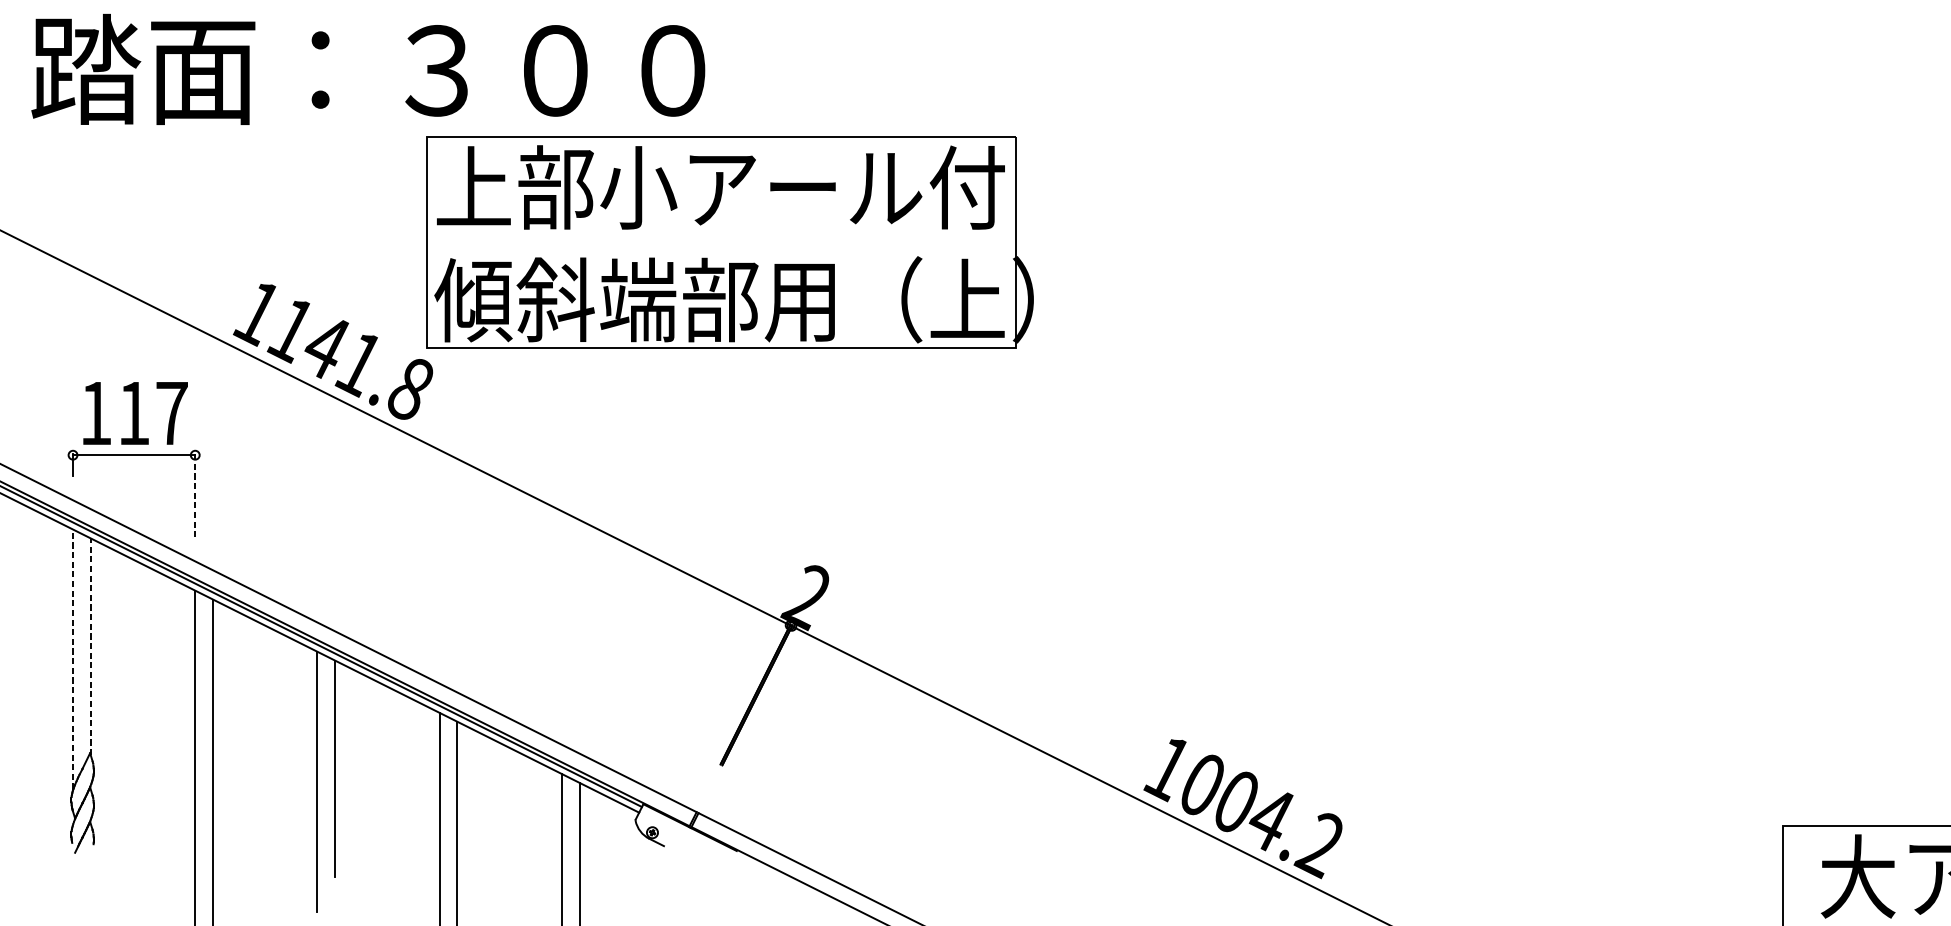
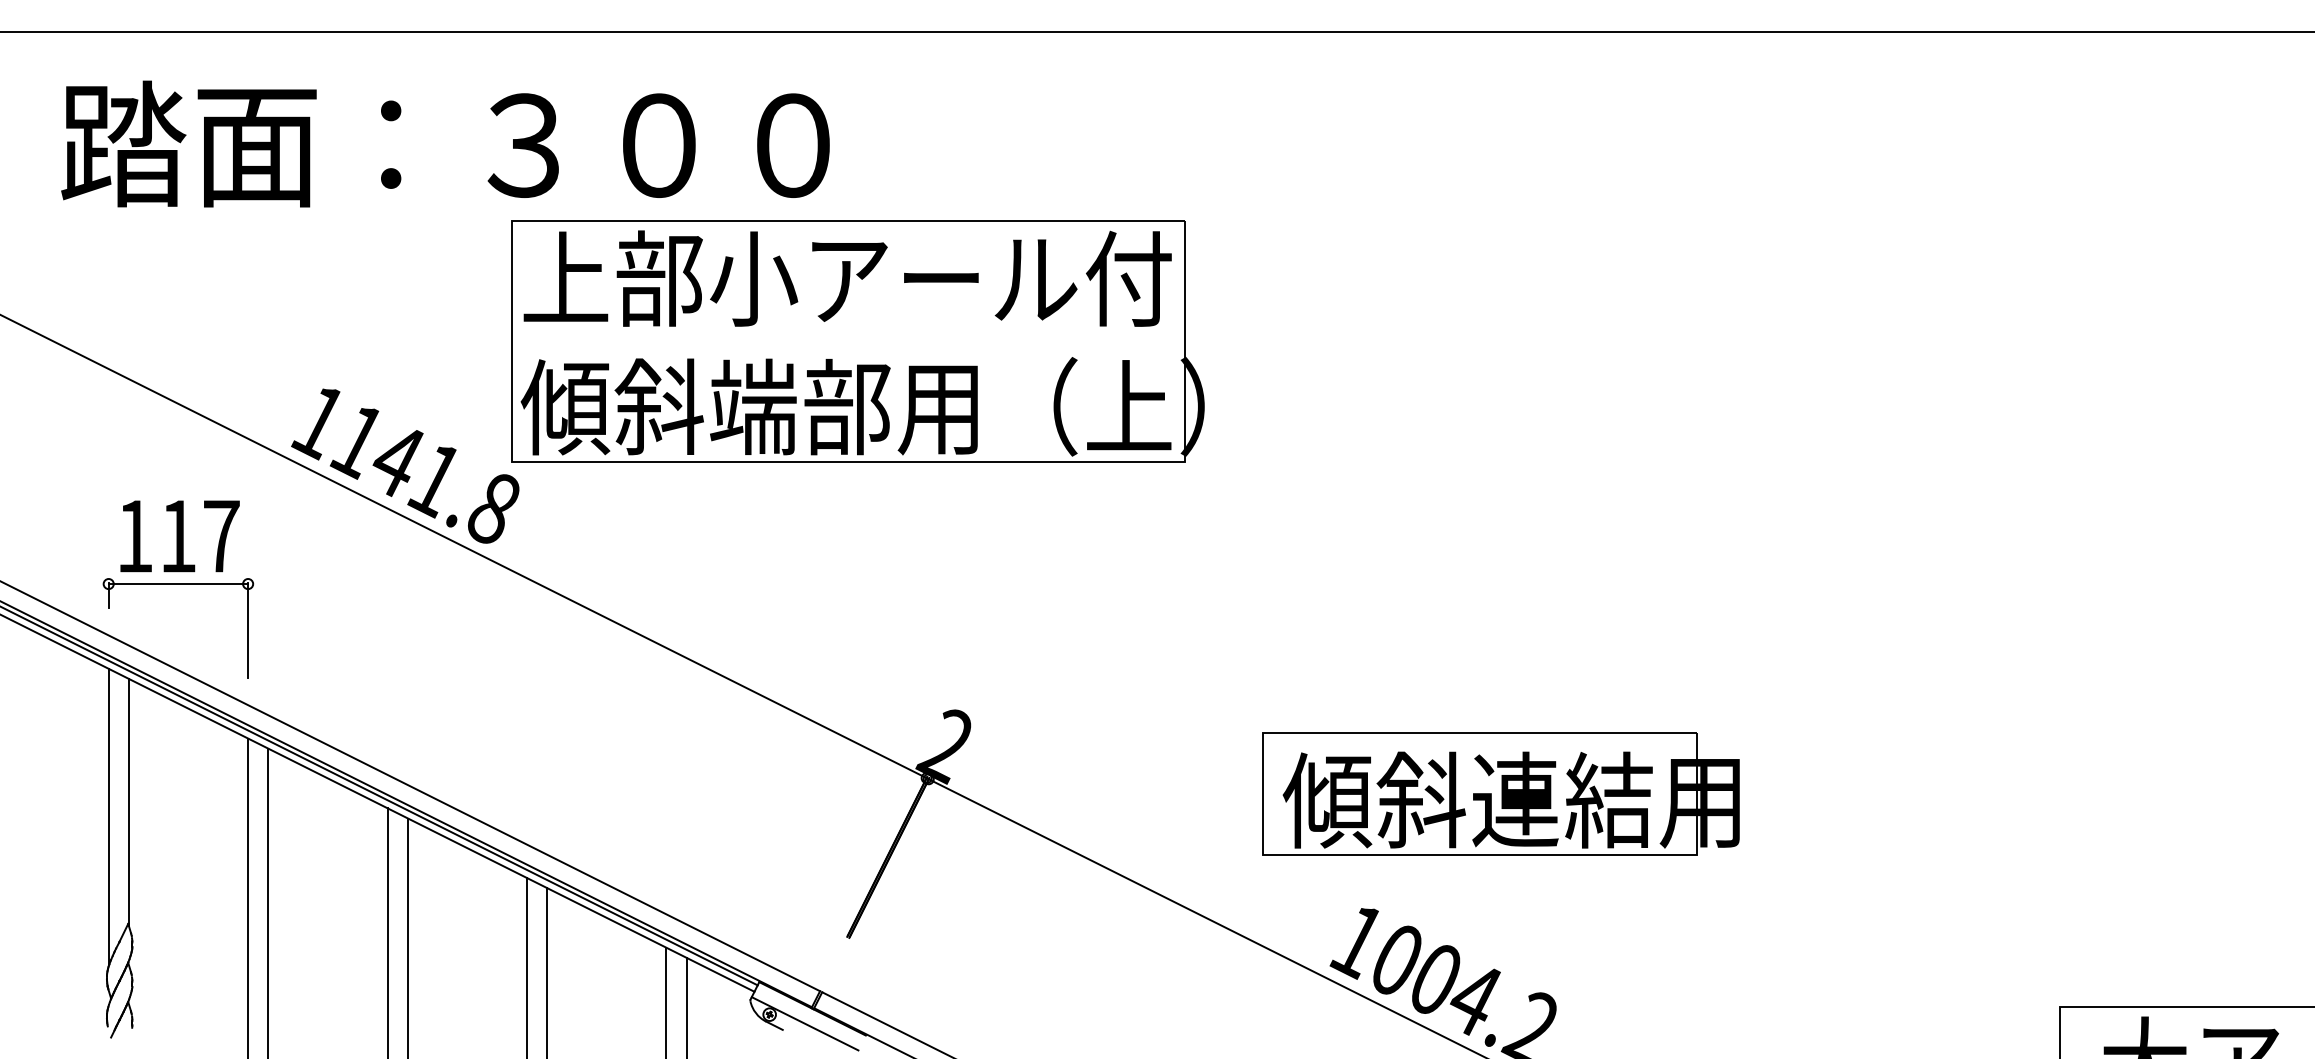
line: (195, 495) -> (248, 629), dashed -> solid
part: (1293, 638) -> (1500, 793), added
line: (90, 646) -> (128, 802), dashed -> solid
line: (72, 659) -> (108, 816), dashed -> solid
line: (683, 840) -> (804, 1023), added

